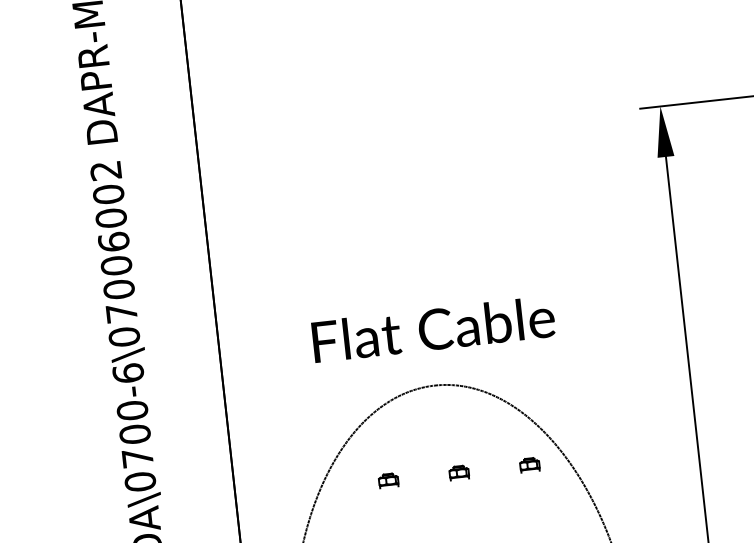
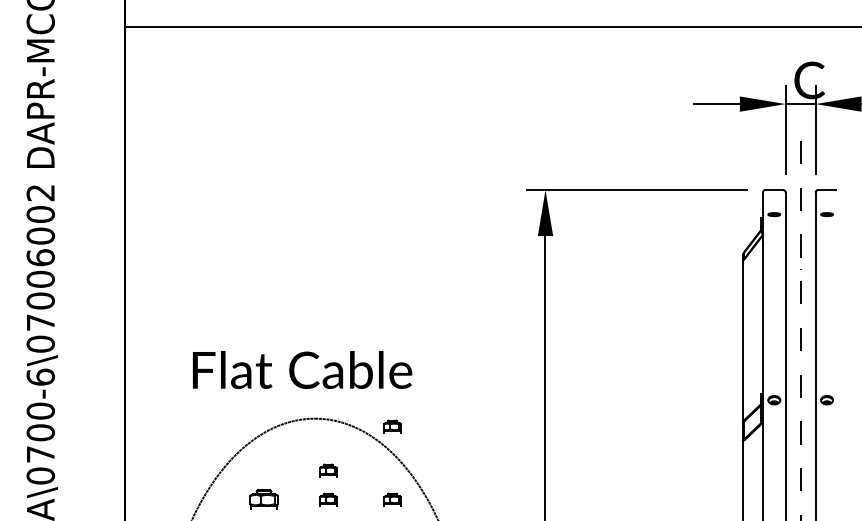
text: (433, 328) -> (302, 369), moved
part: (520, 384) -> (392, 426), added
part: (455, 440) -> (328, 470), added
part: (388, 480) -> (263, 499), size x1.6

